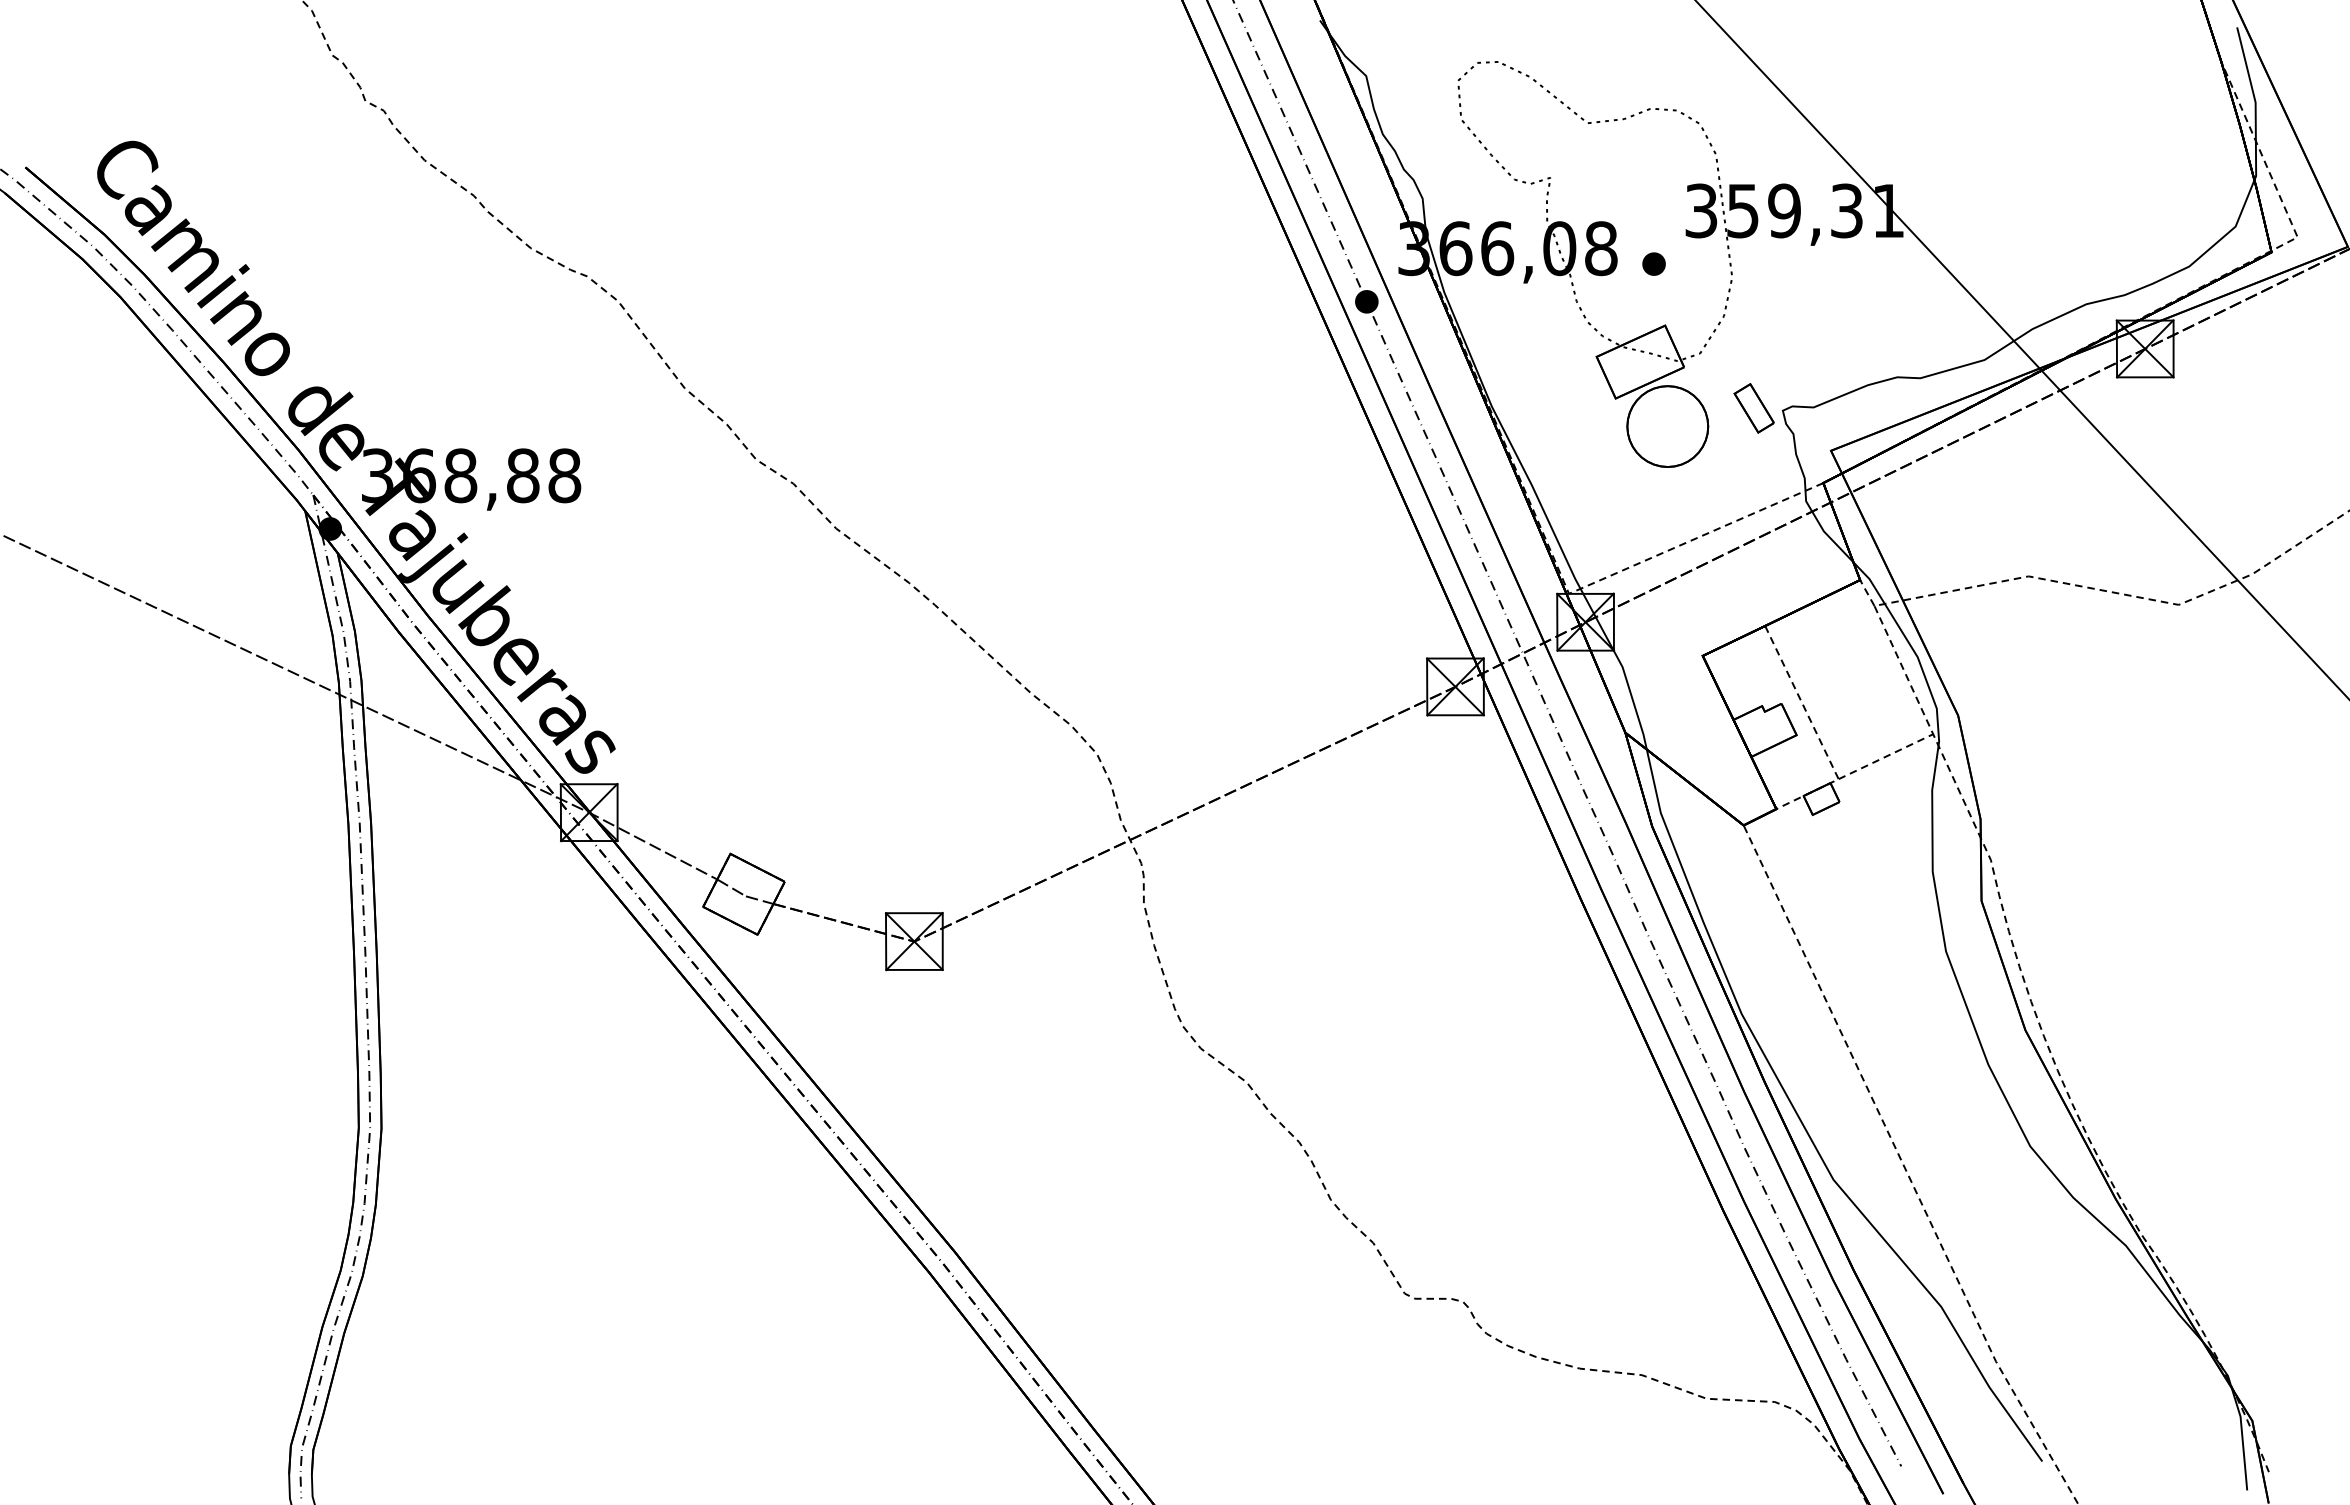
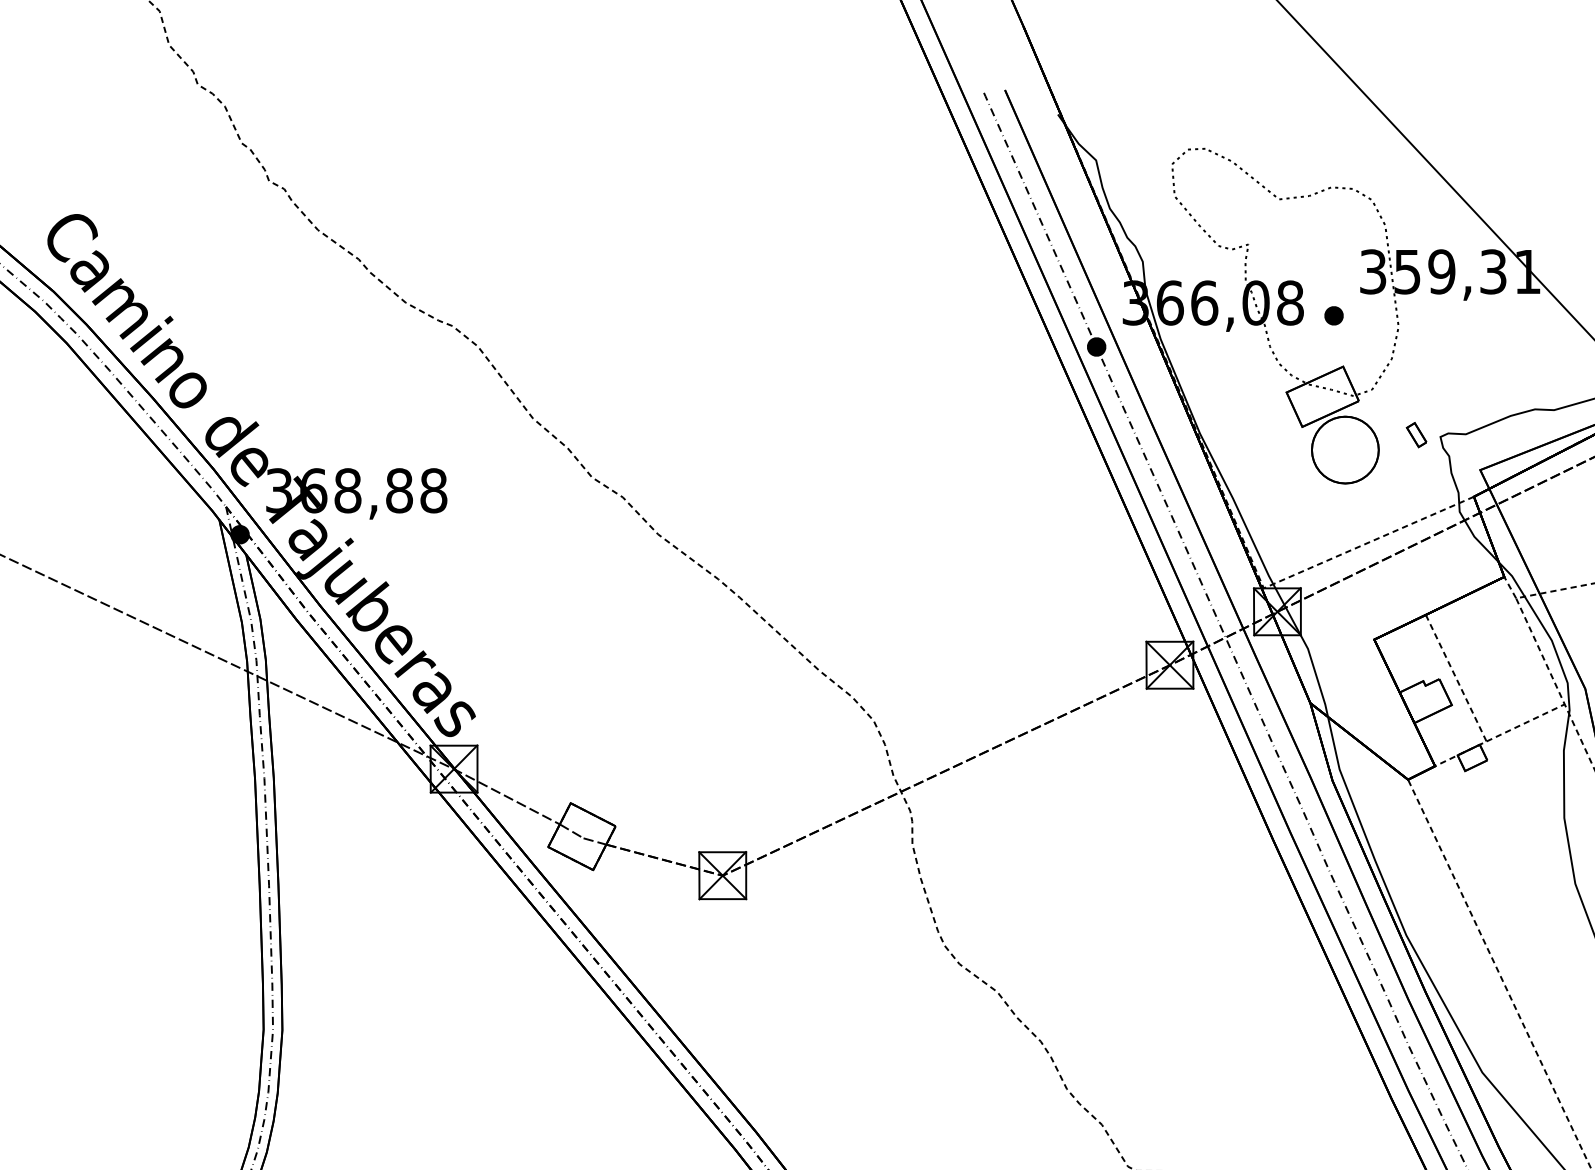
part: (1753, 408) -> (1416, 435), size x0.6

